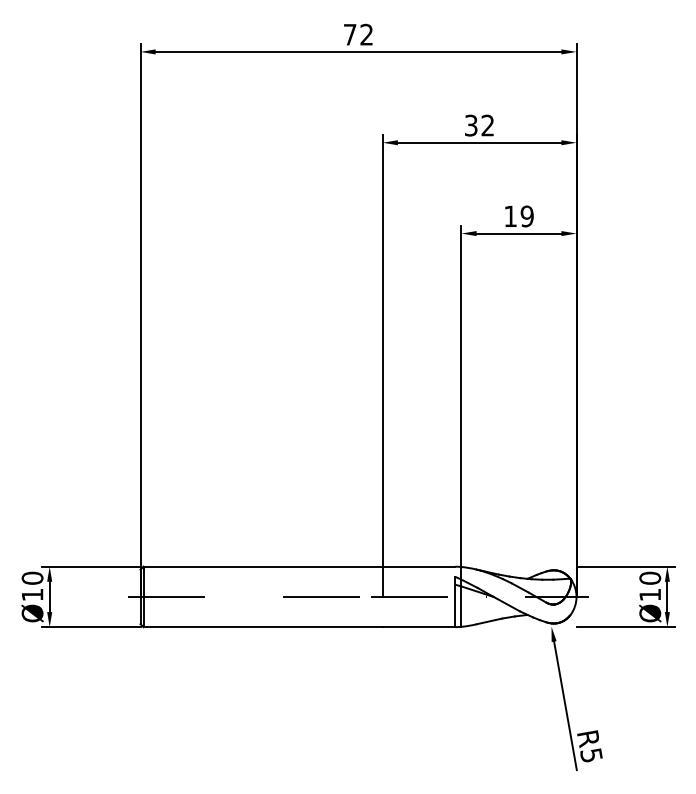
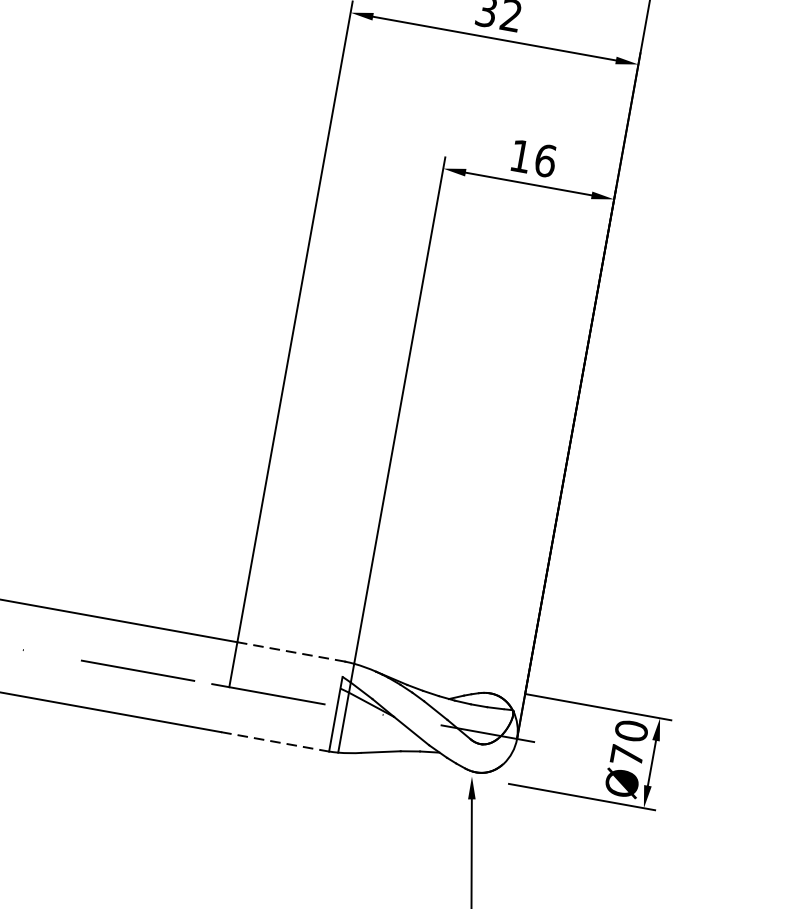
text: (526, 216) -> (544, 160), 19 -> 16
line: (418, 566) -> (290, 651), solid -> dashed
text: (649, 594) -> (626, 754), Ø10 -> Ø70
line: (419, 627) -> (275, 742), solid -> dashed

